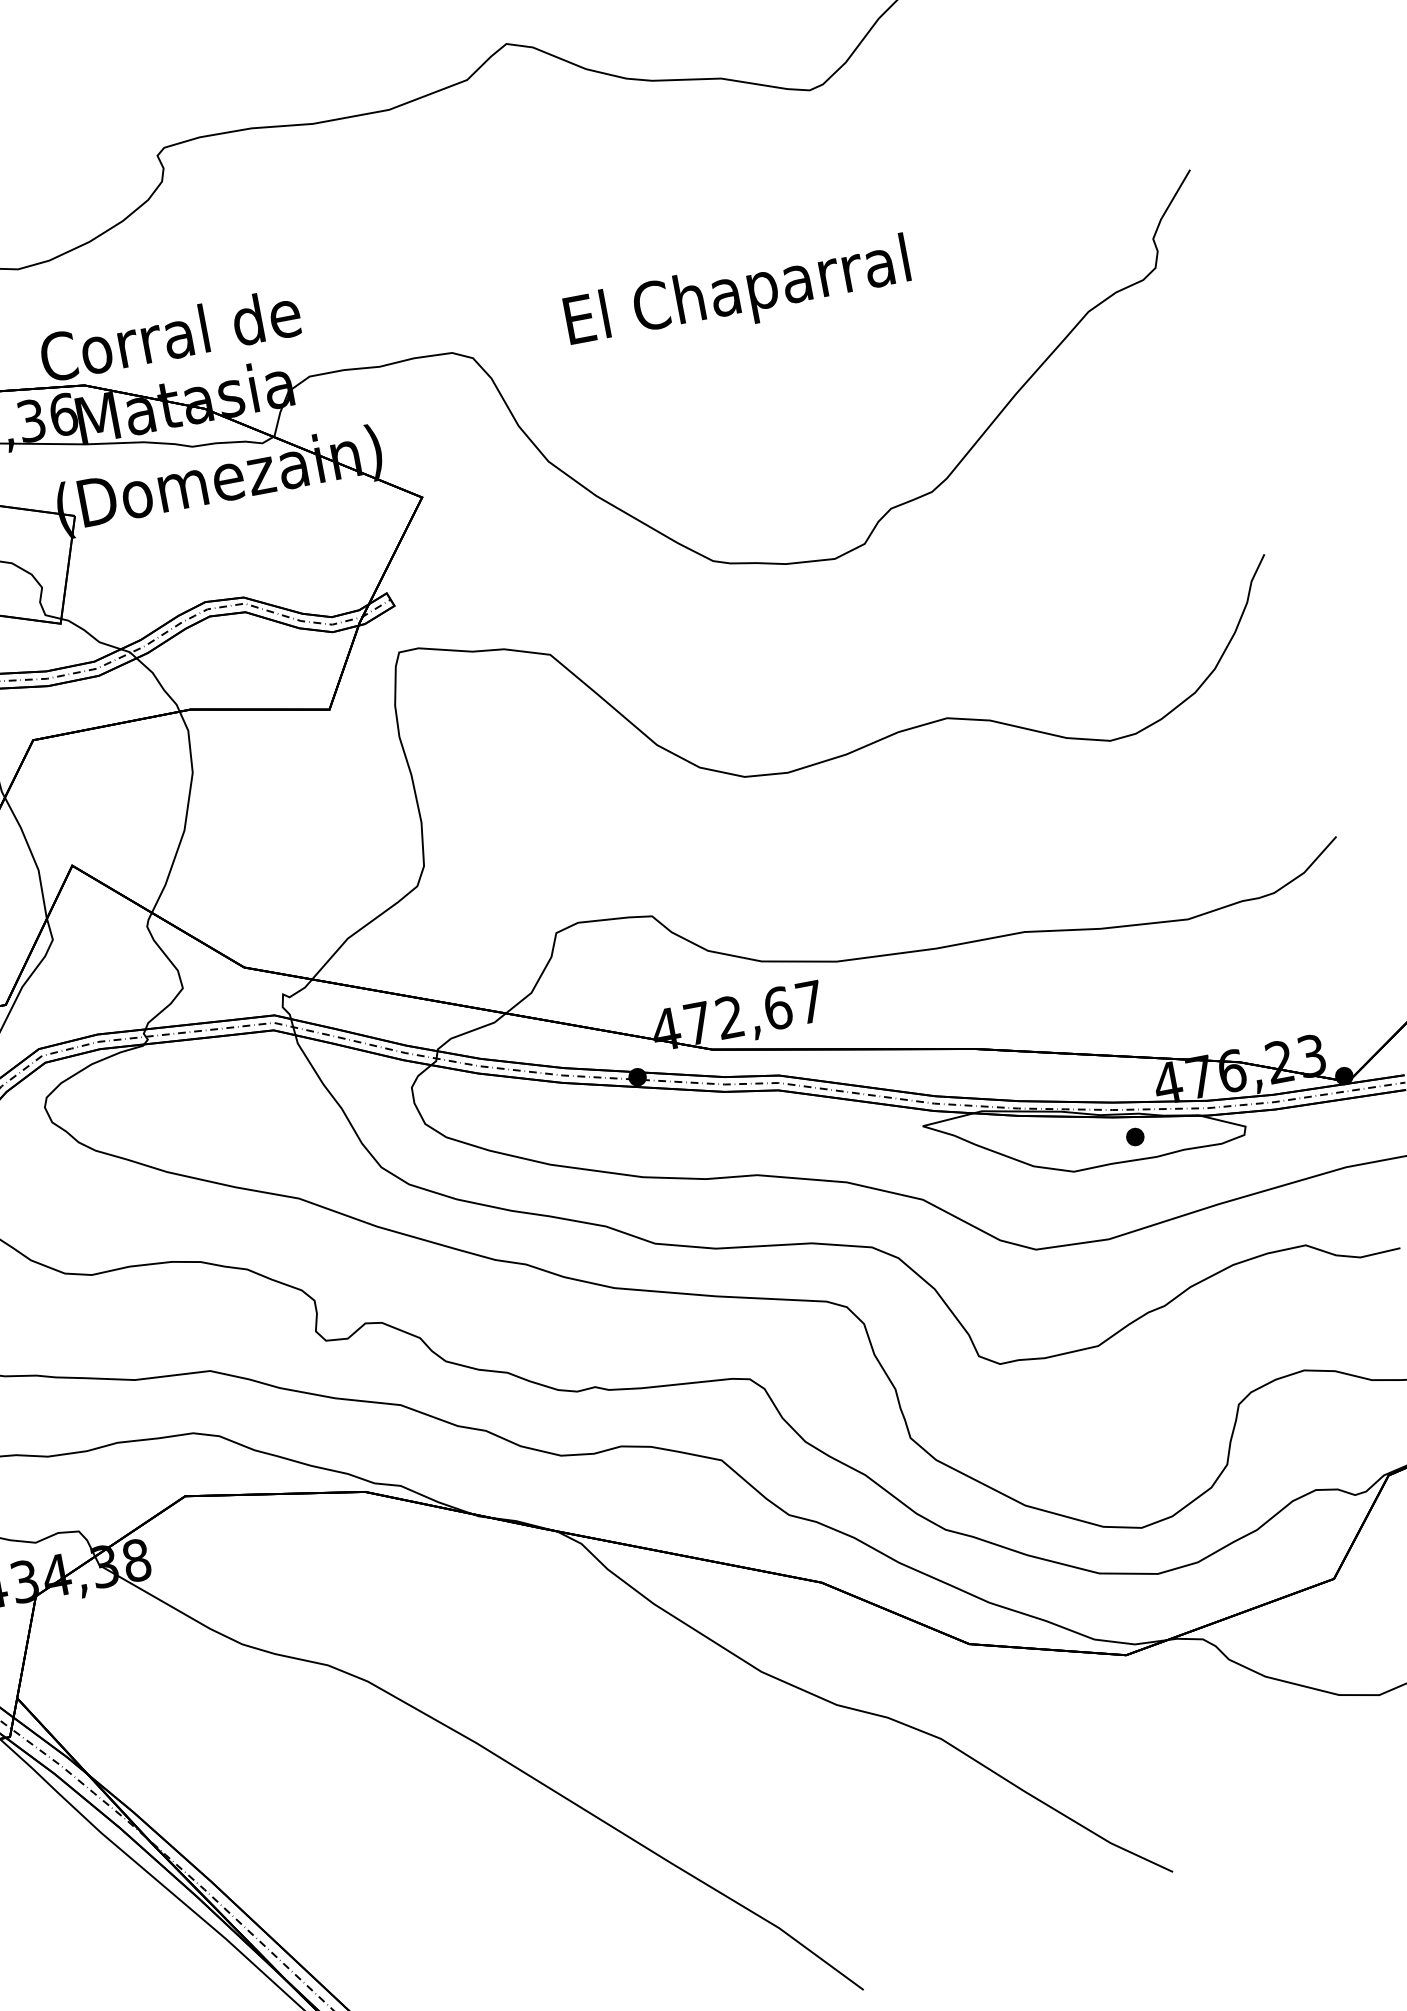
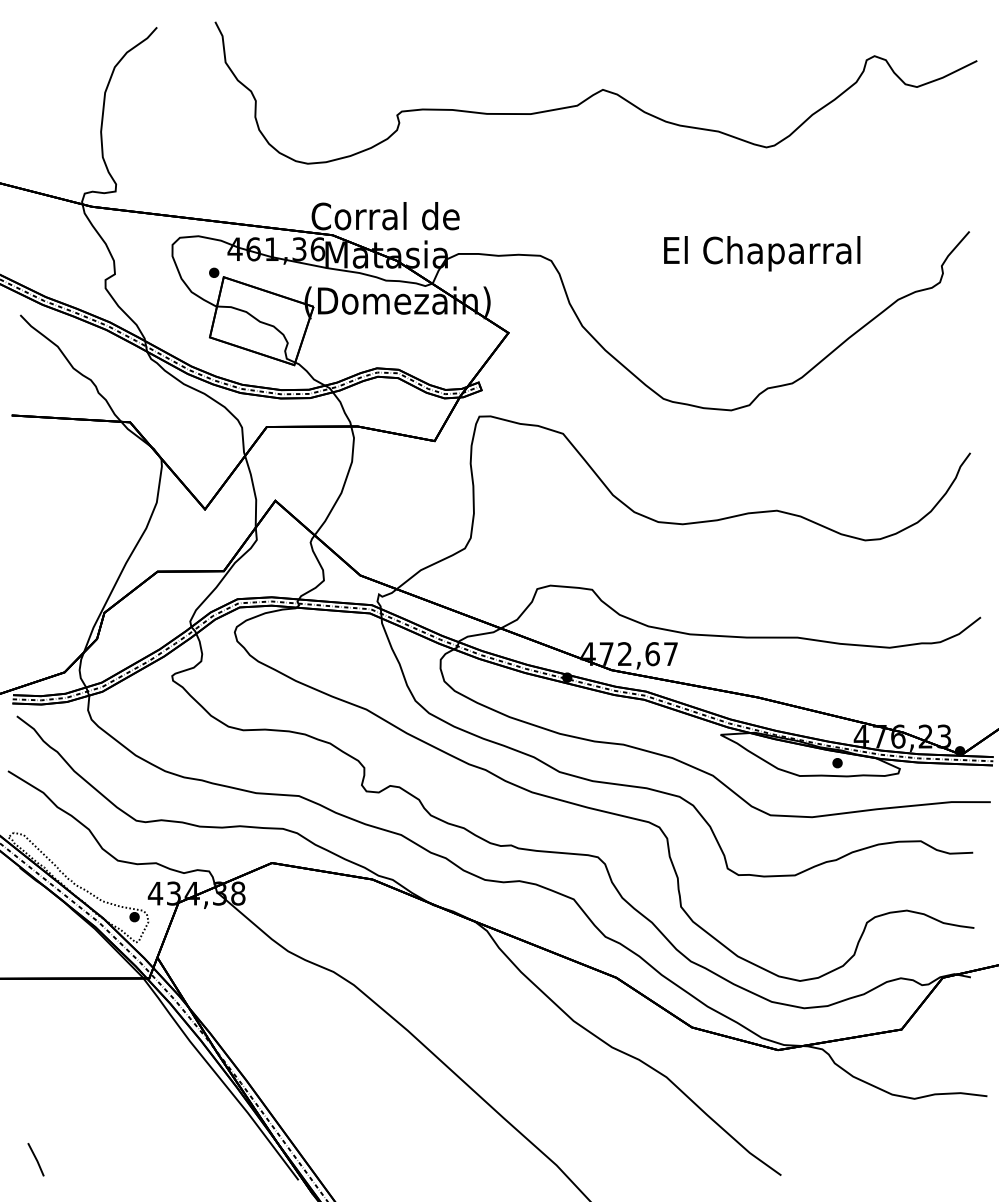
text: (738, 294) -> (762, 253), moved

